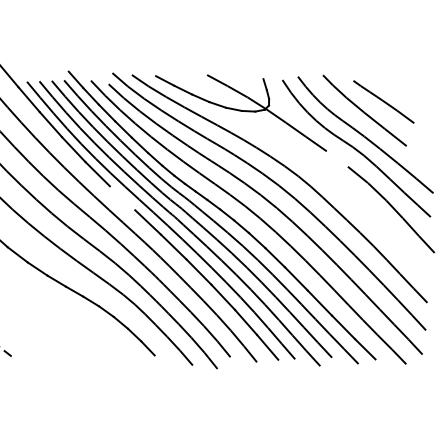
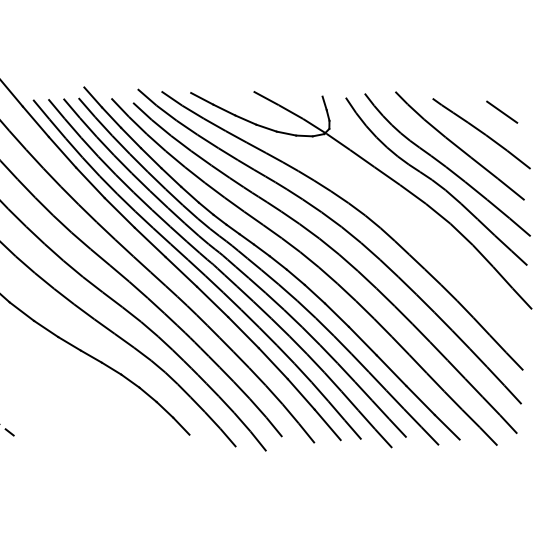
line: (409, 91) -> (501, 111), added
line: (423, 130) -> (518, 159), added
line: (417, 154) -> (511, 188), added
line: (336, 158) -> (411, 193), added
line: (122, 198) -> (150, 242), added

